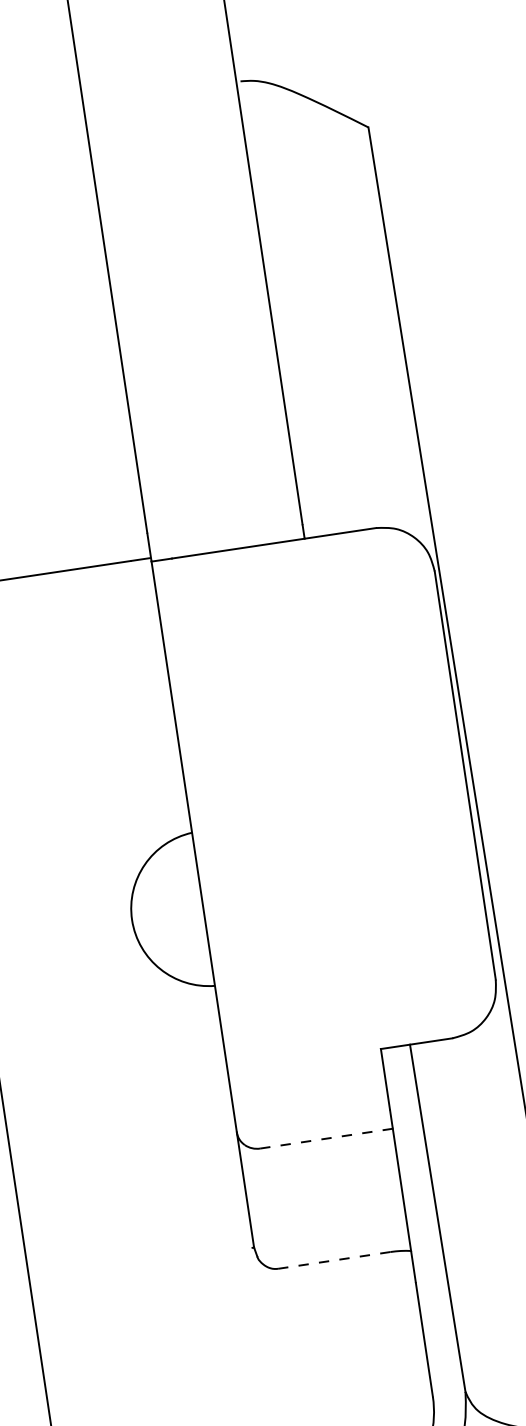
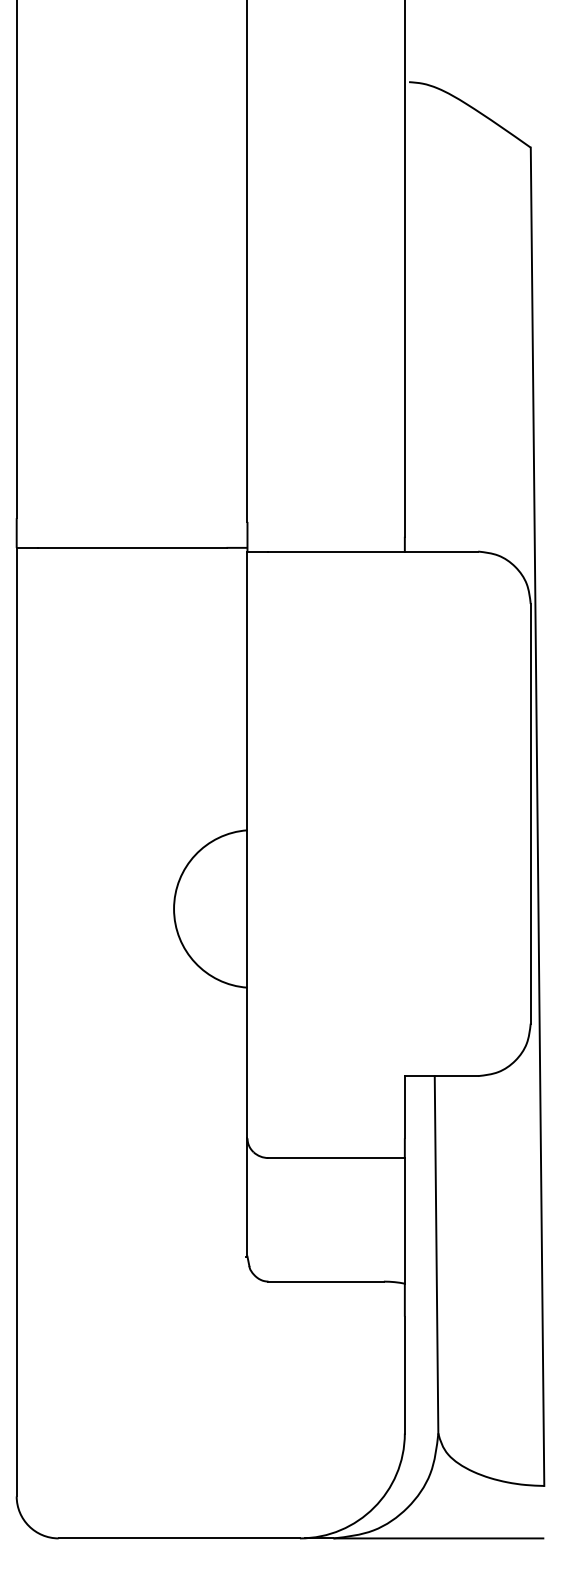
line: (327, 1138) -> (337, 1158), dashed -> solid
line: (334, 1260) -> (326, 1281), dashed -> solid

